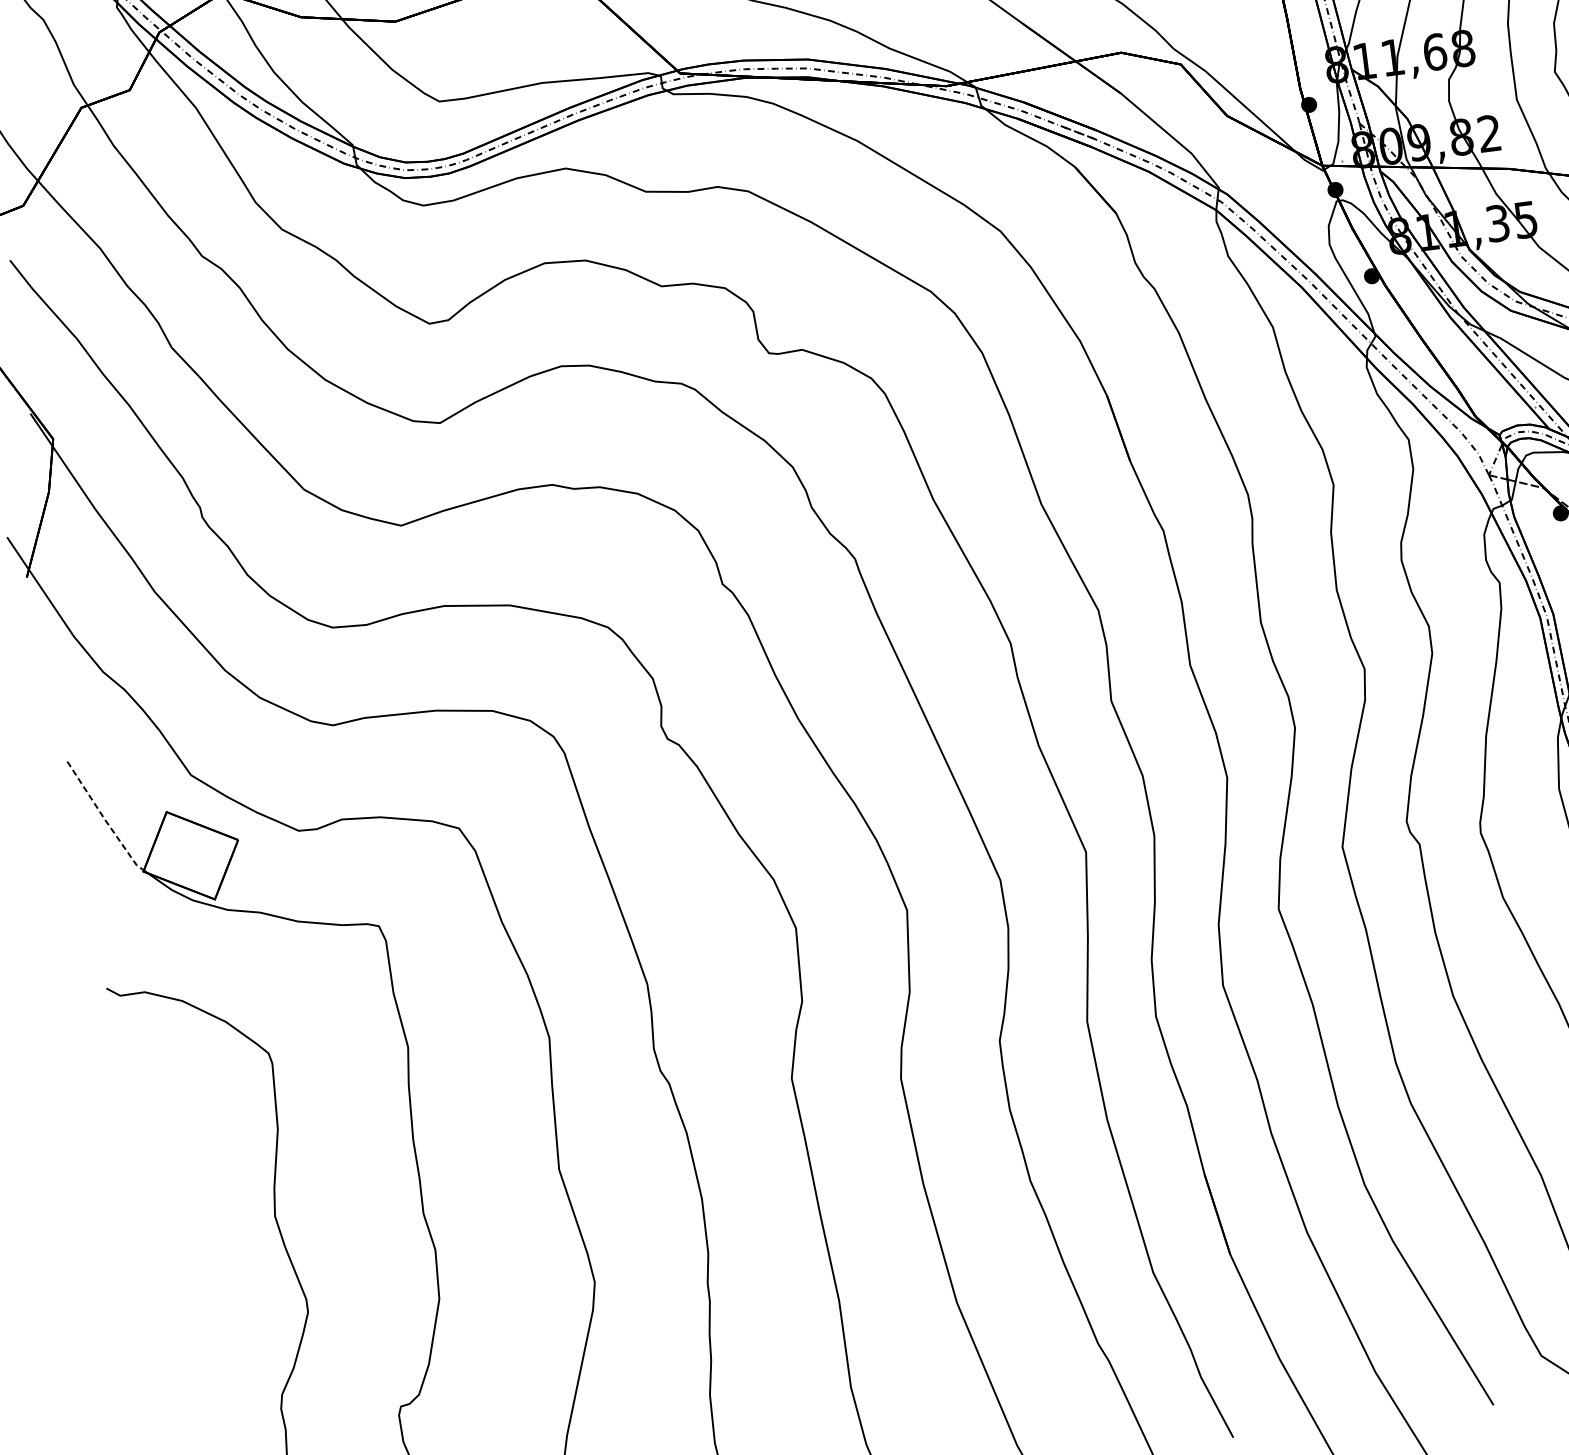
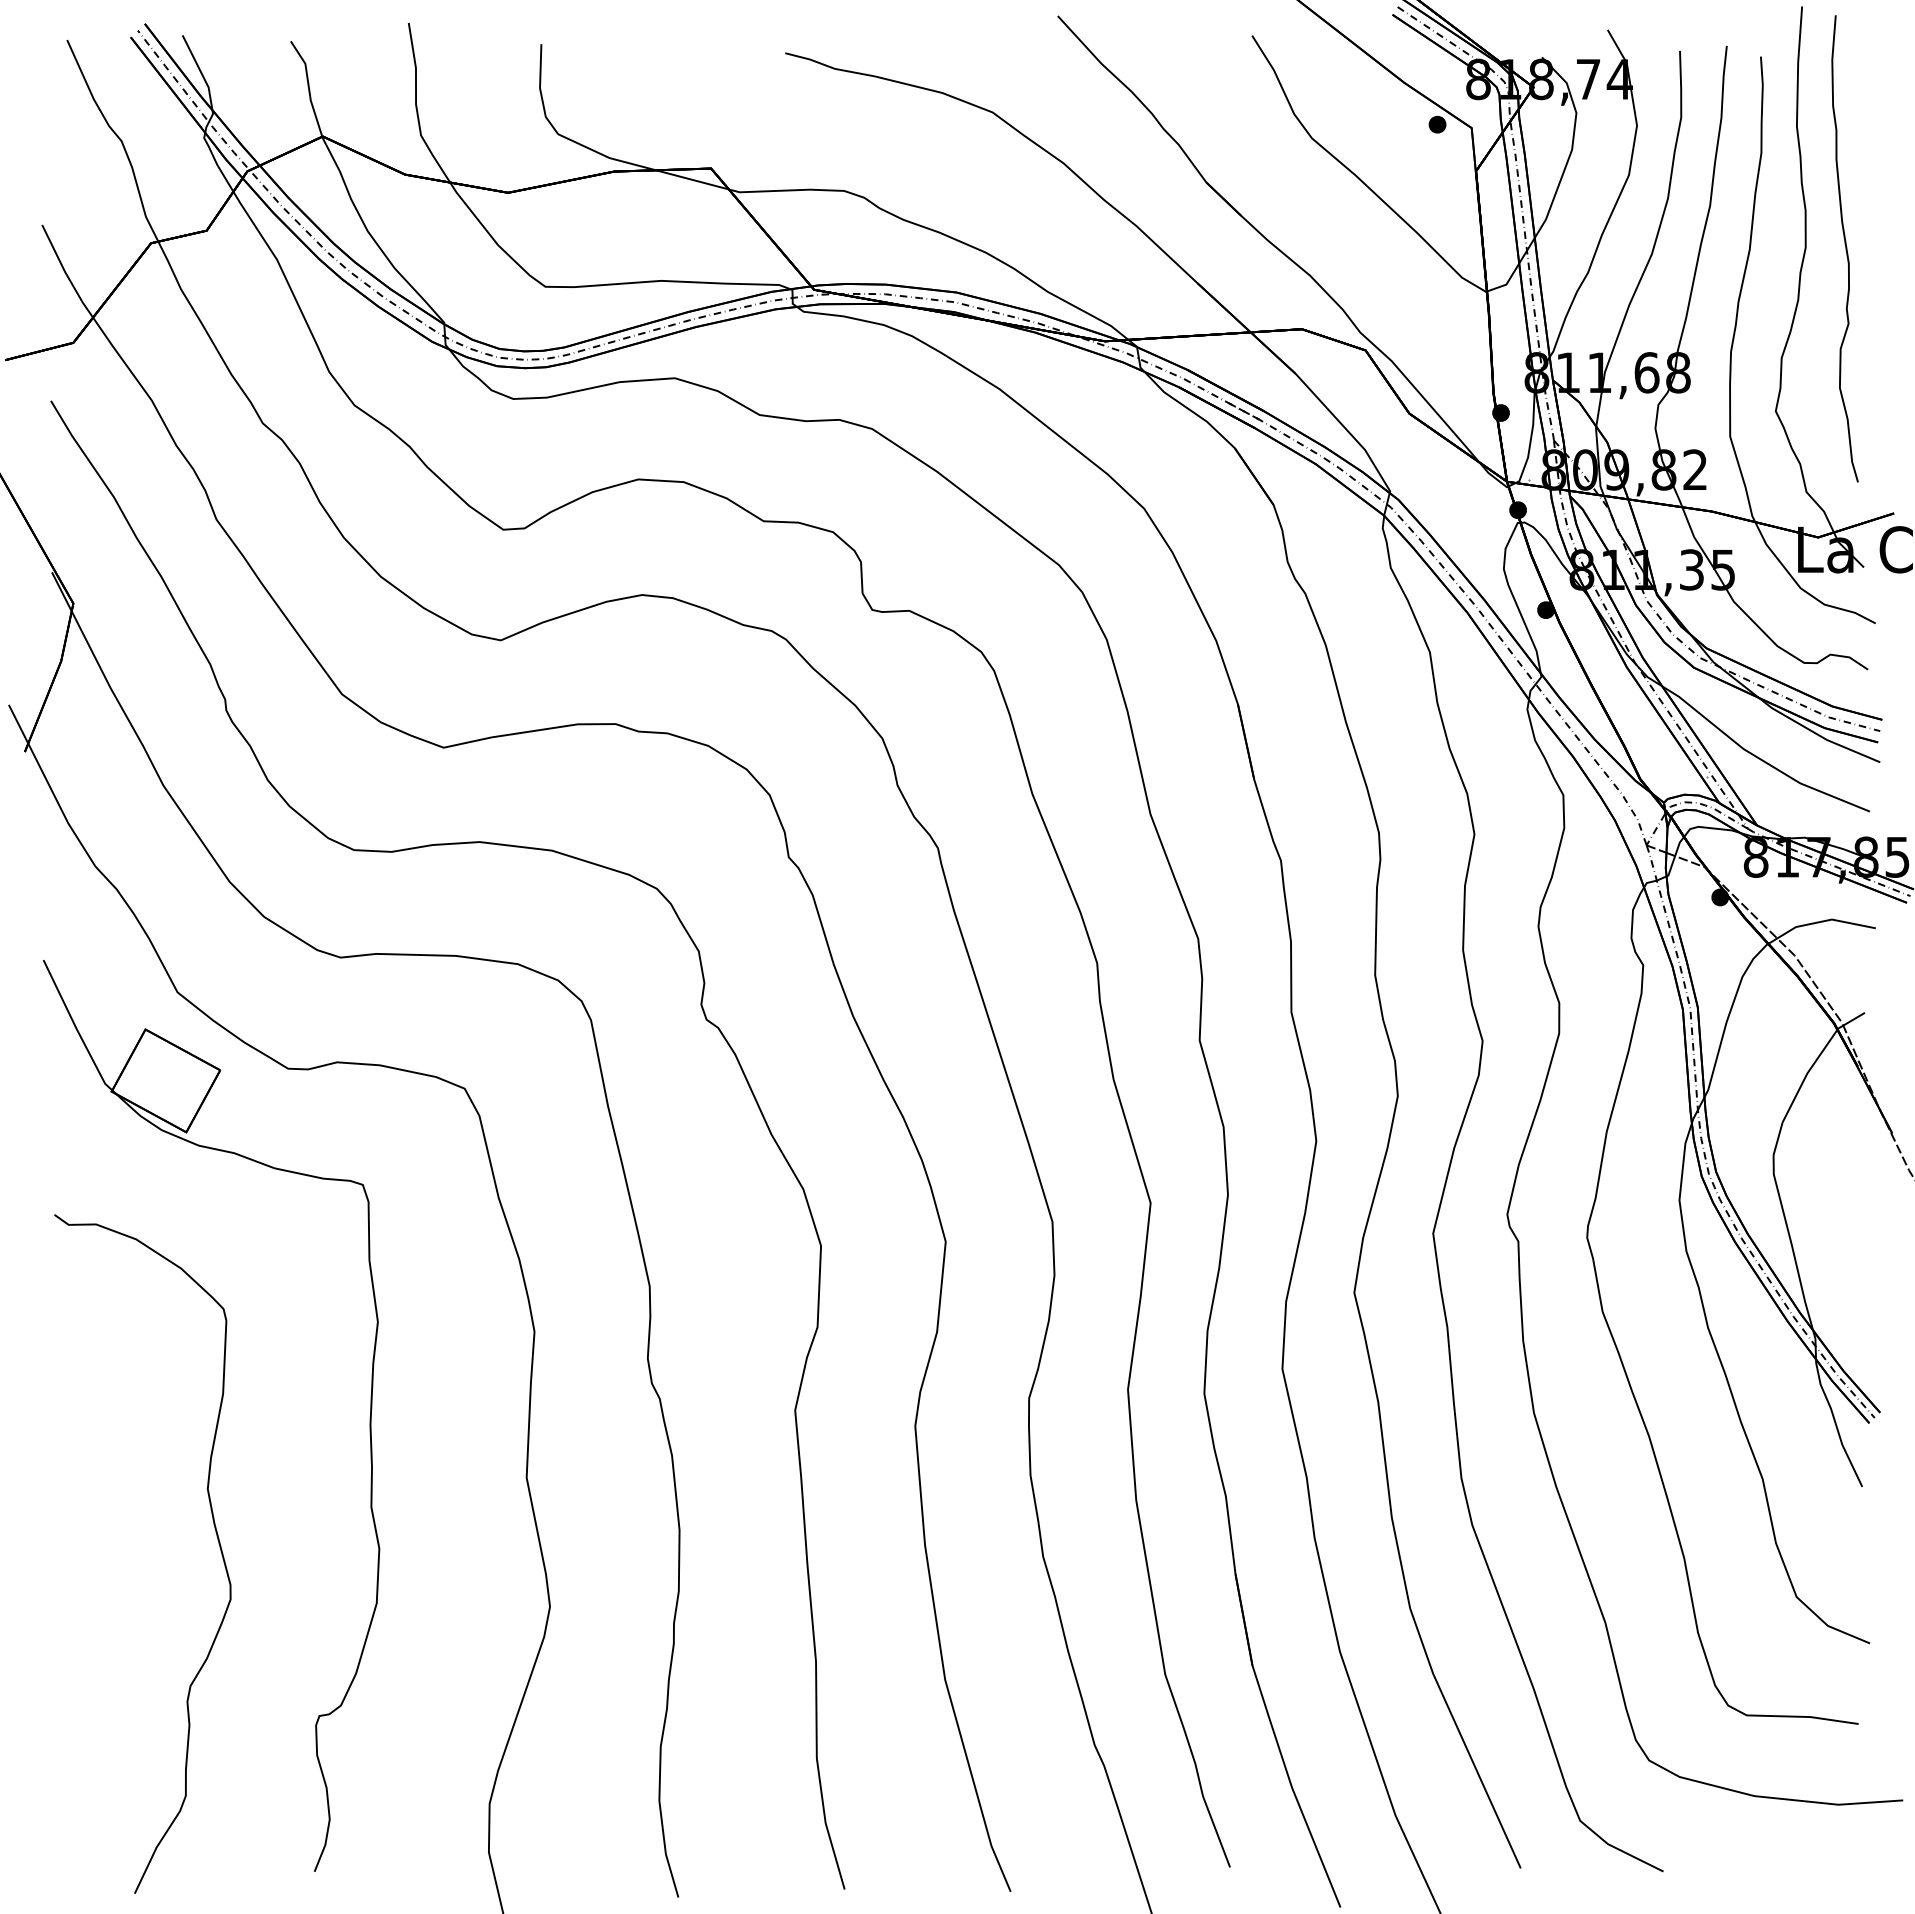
line: (104, 819) -> (76, 1028), dashed -> solid

